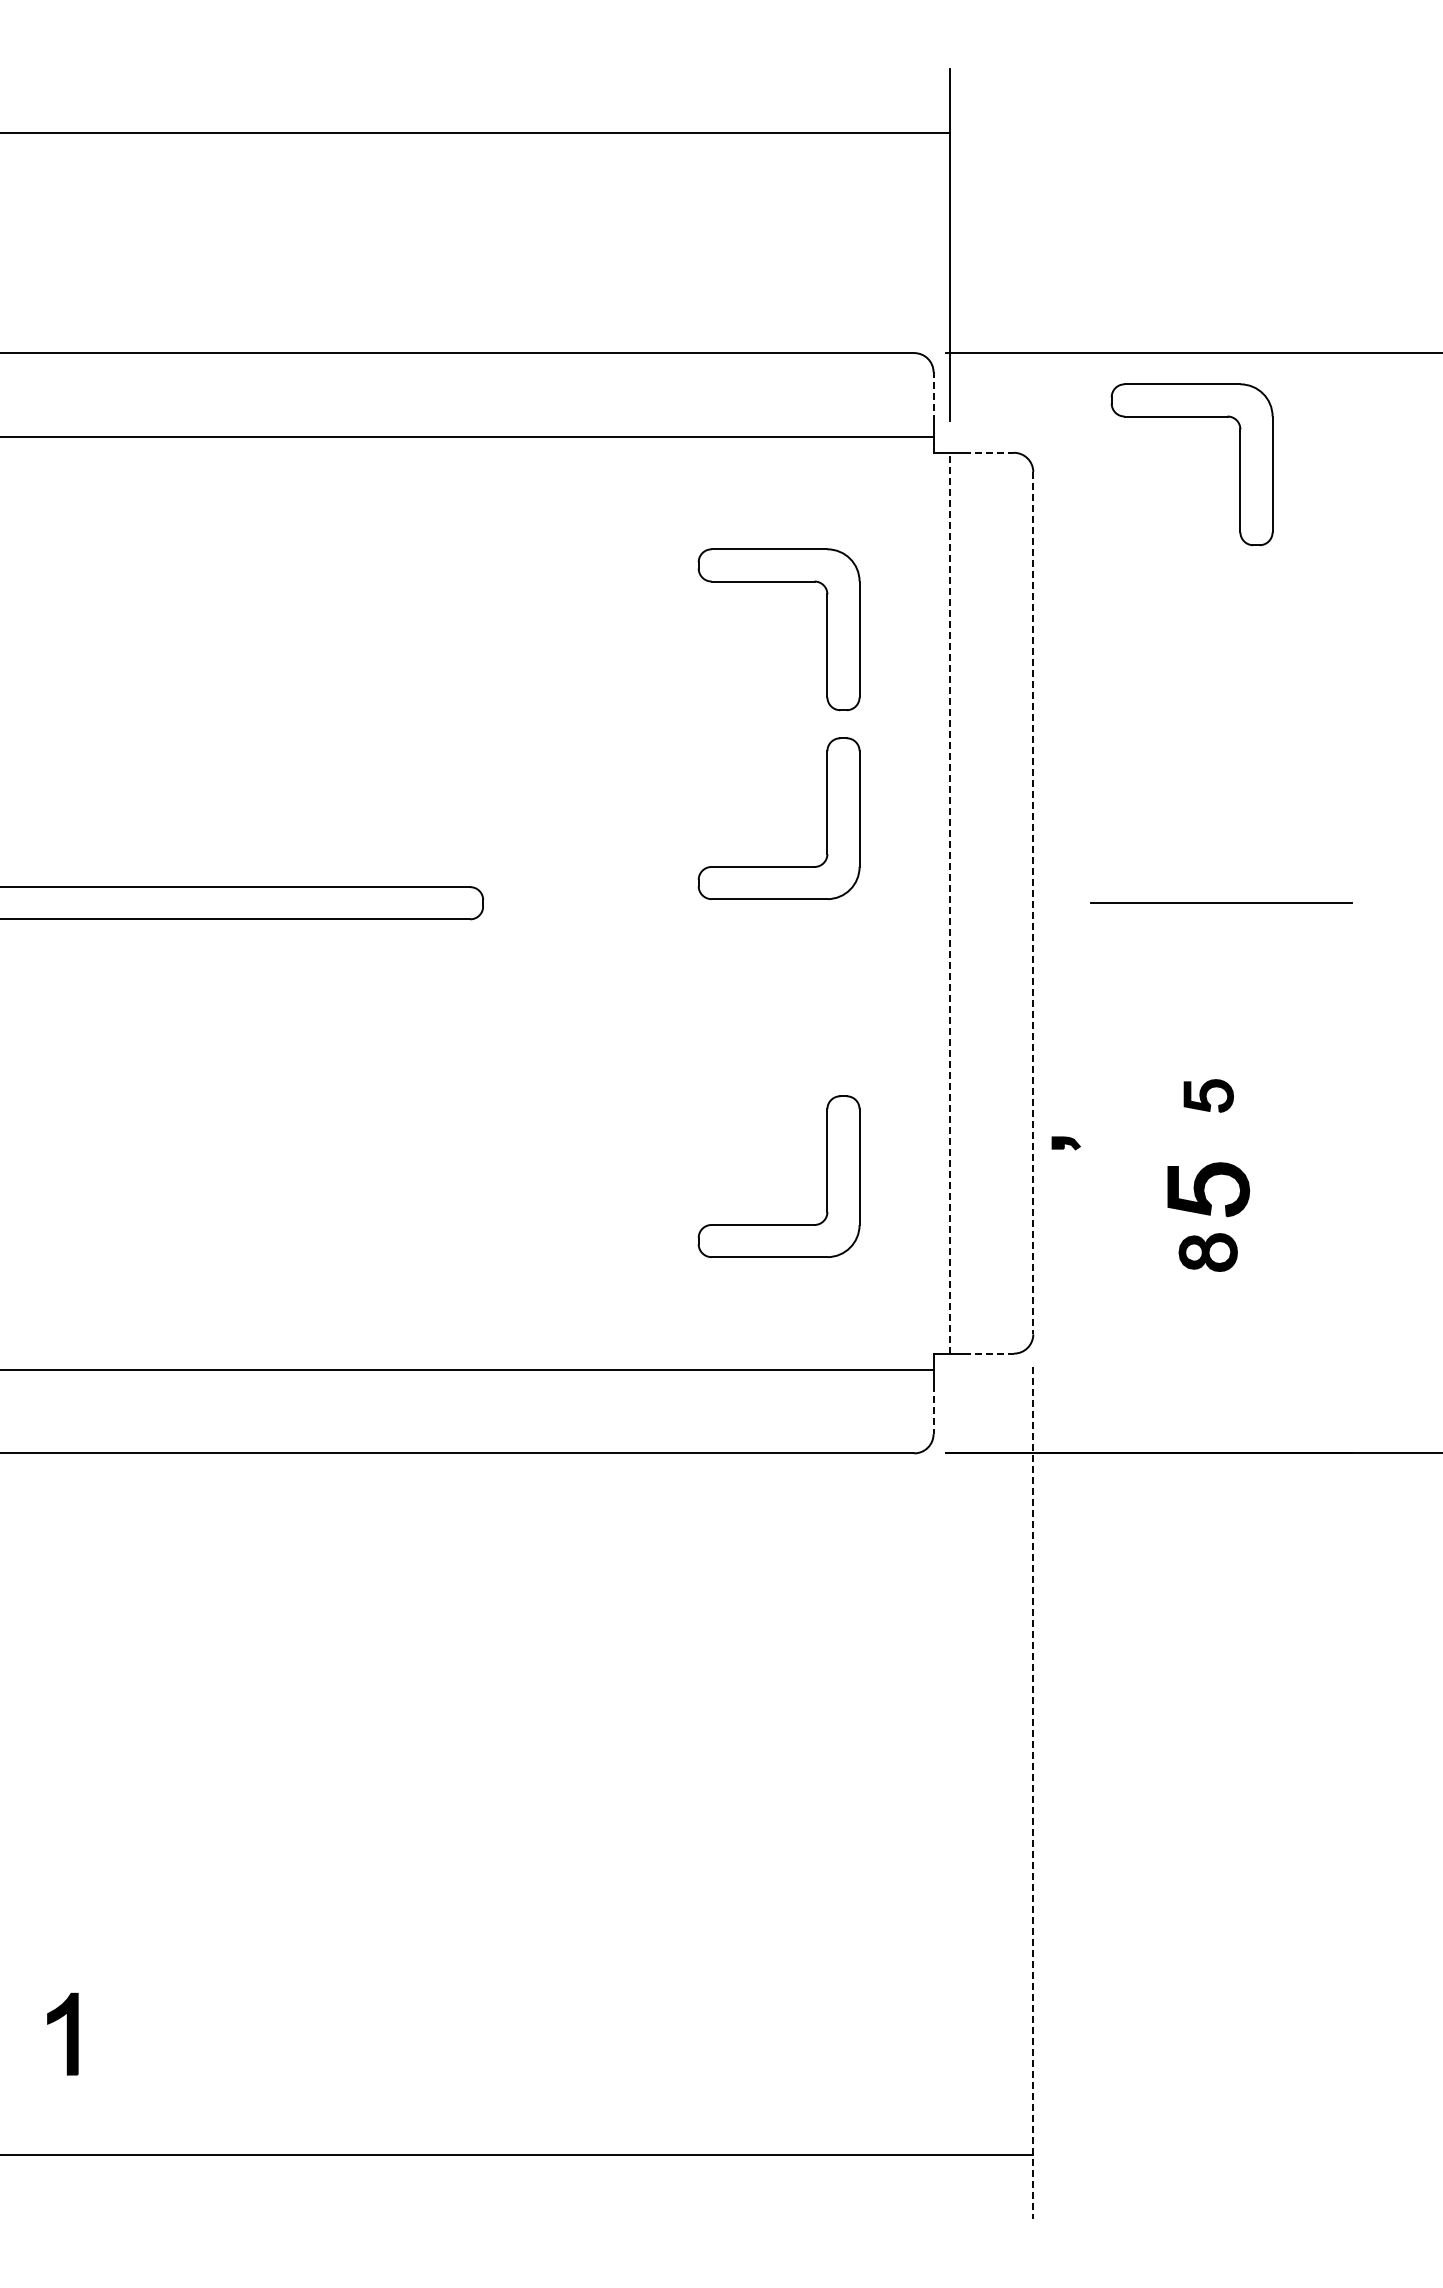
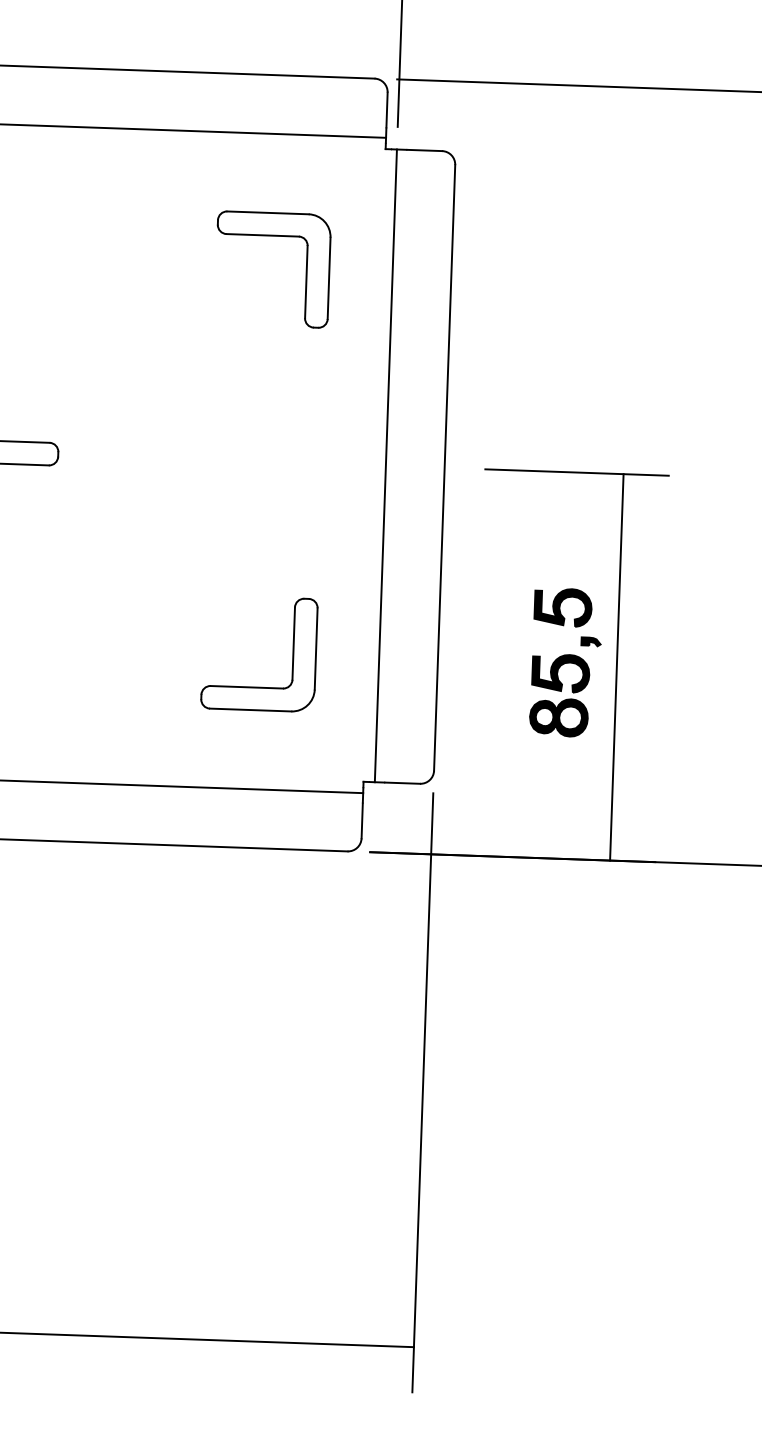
line: (933, 397) -> (386, 110), dashed -> solid
part: (1191, 417) -> (567, 130), removed
line: (989, 452) -> (424, 150), dashed -> solid
part: (826, 818) -> (301, 403), removed
line: (949, 902) -> (385, 465), dashed -> solid
line: (1033, 903) -> (444, 468), dashed -> solid
part: (1208, 1095) -> (562, 607), size x1.67
part: (1065, 1143) -> (590, 641), moved
line: (1288, 1178) -> (617, 667), added
part: (1208, 1252) -> (559, 717), size x1.43
line: (989, 1353) -> (402, 783), dashed -> solid
line: (933, 1409) -> (362, 821), dashed -> solid
line: (1033, 1793) -> (422, 1093), dashed -> solid

